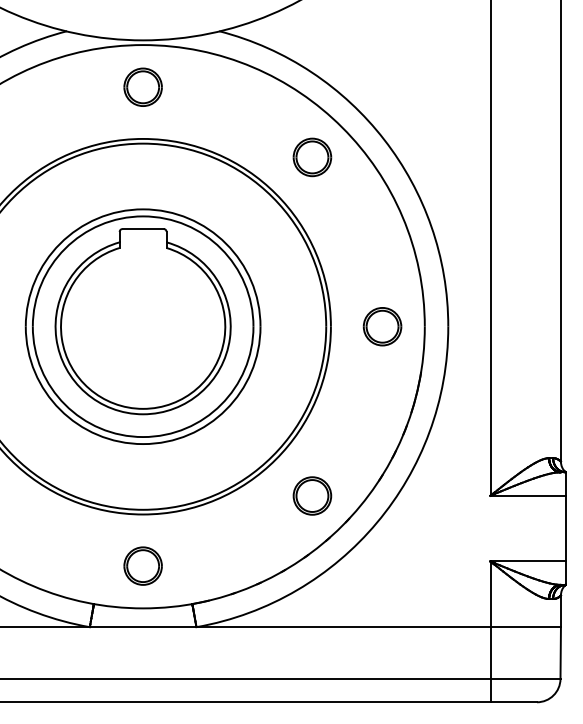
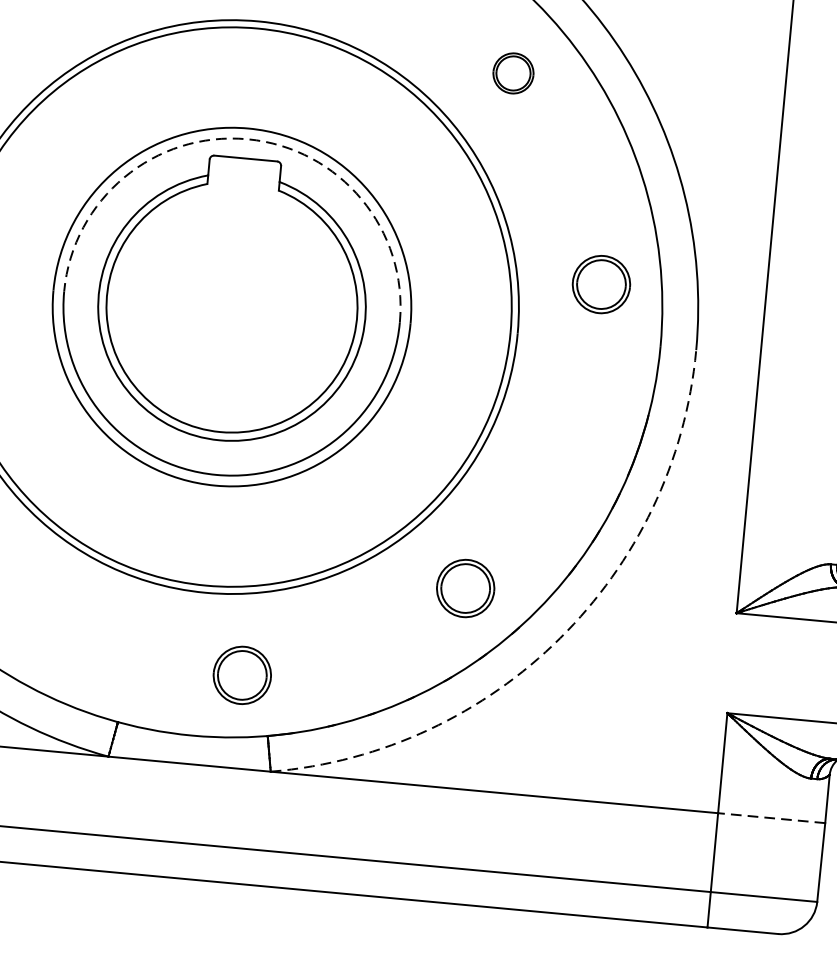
part: (312, 157) -> (513, 73), size x0.7
arc: (143, 216) -> (248, 139), solid -> dashed
part: (382, 326) -> (601, 284), moved
arc: (377, 522) -> (560, 638), solid -> dashed
part: (142, 565) -> (241, 674), moved
line: (525, 627) -> (771, 818), solid -> dashed

